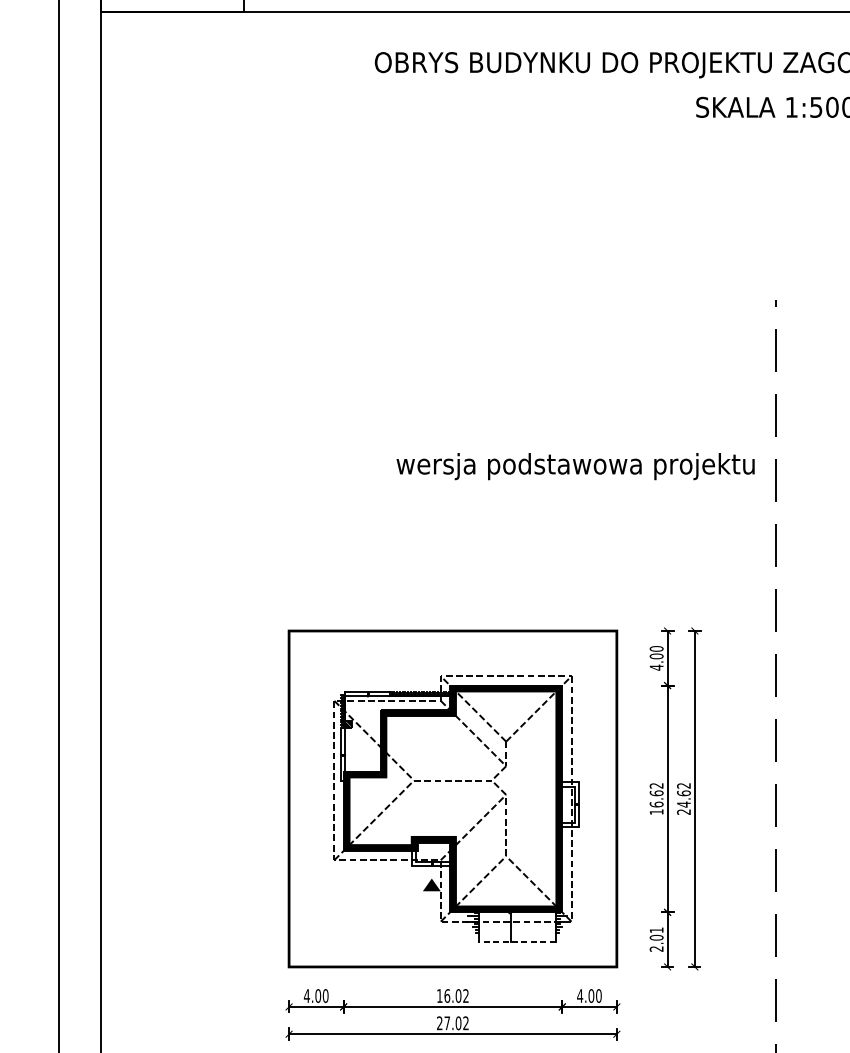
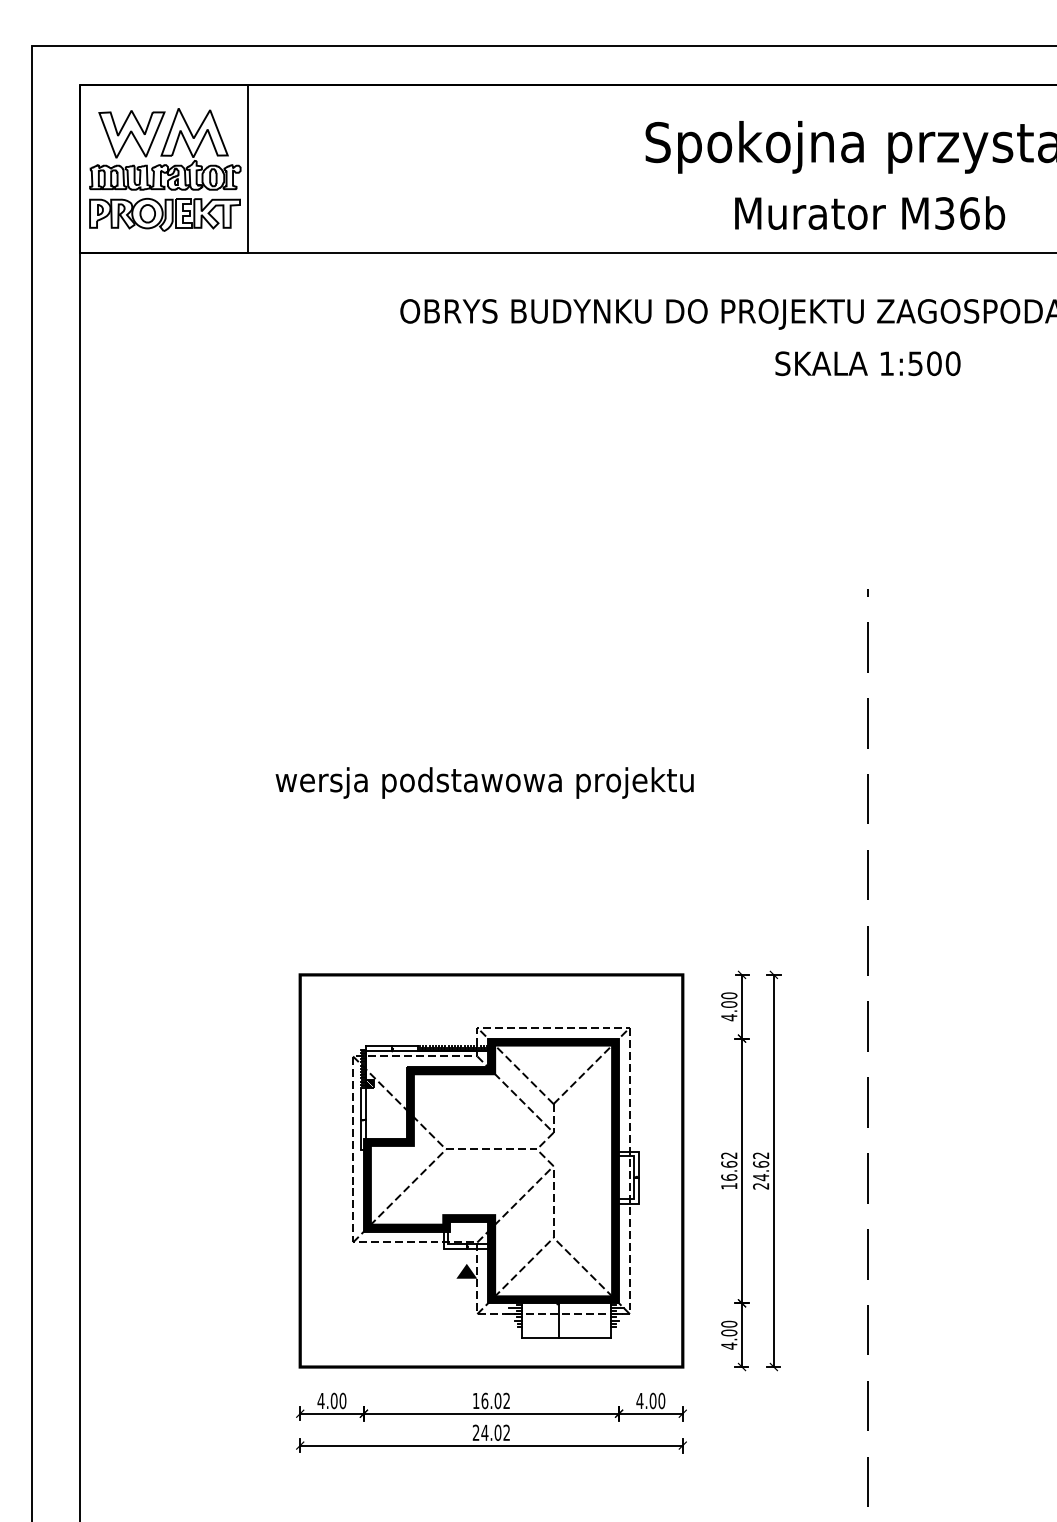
text: (575, 466) -> (484, 782), moved
text: (656, 939) -> (729, 1334), 2.01 -> 4.00
line: (517, 941) -> (566, 1337), dashed -> solid
text: (446, 1023) -> (484, 1432), 27.02 -> 24.02

